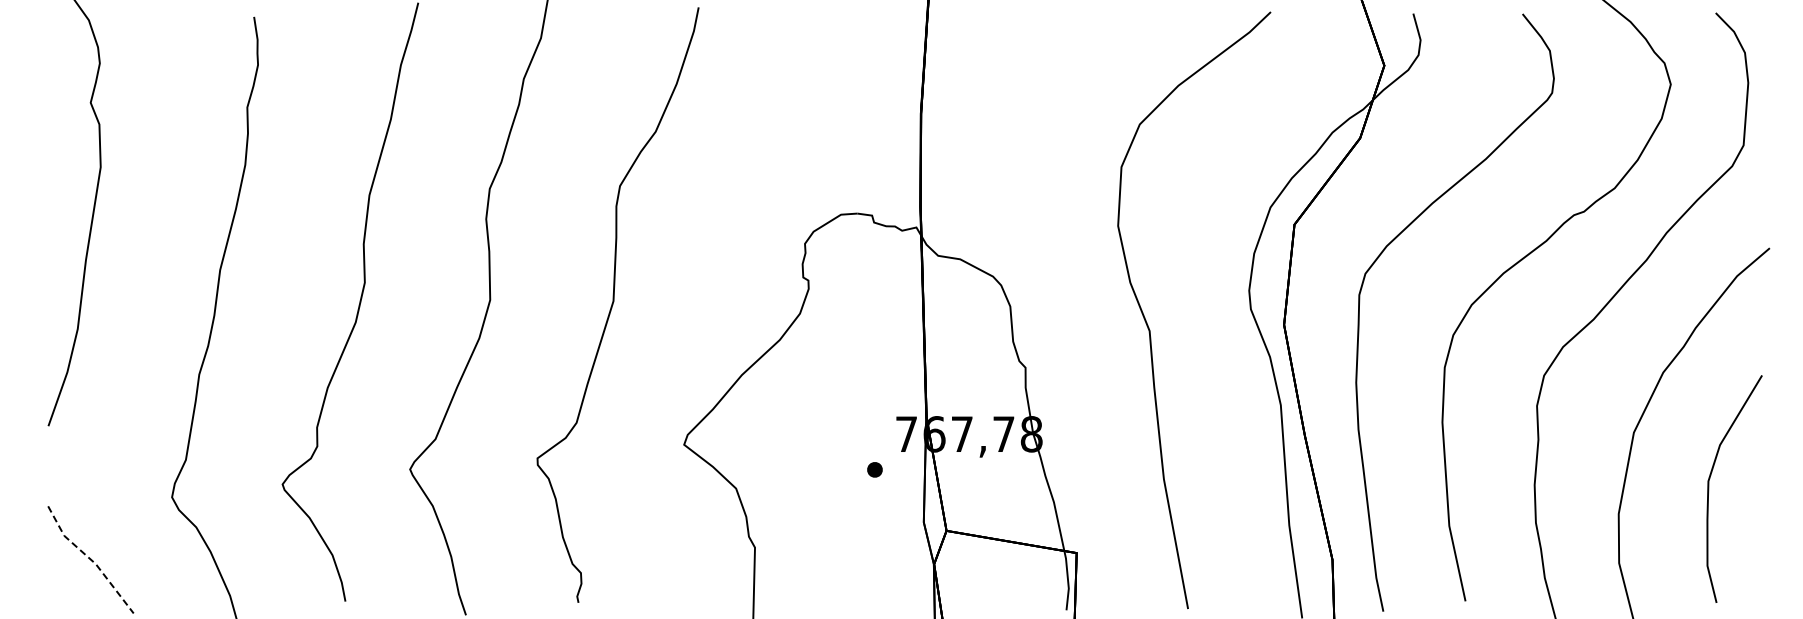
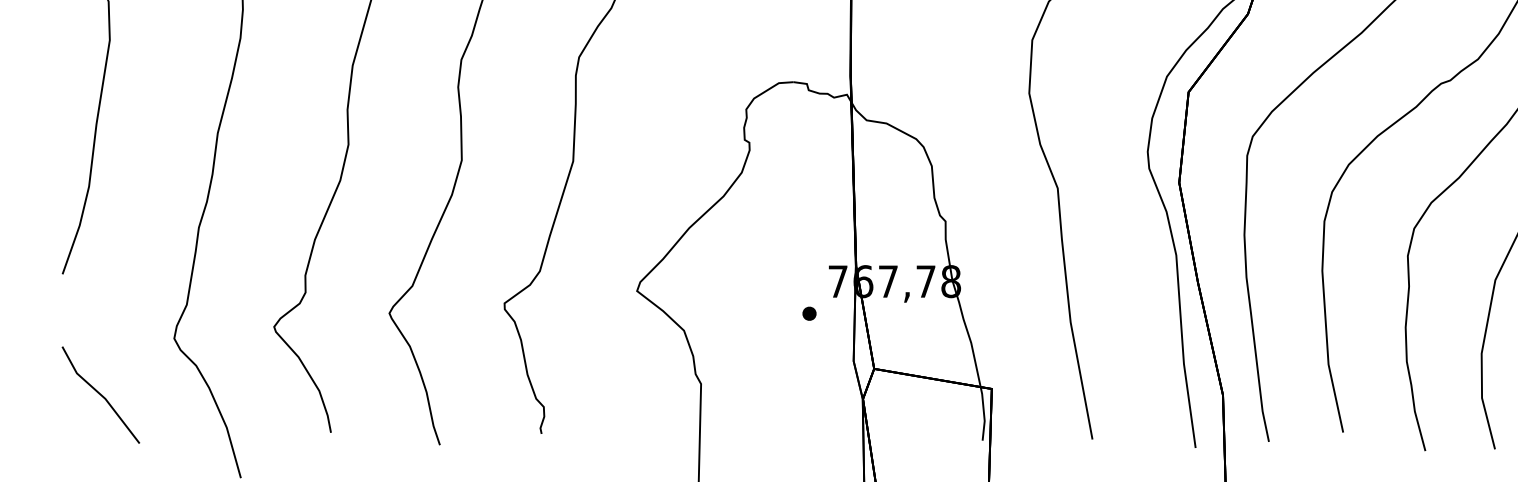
line: (90, 559) -> (100, 394), dashed -> solid

